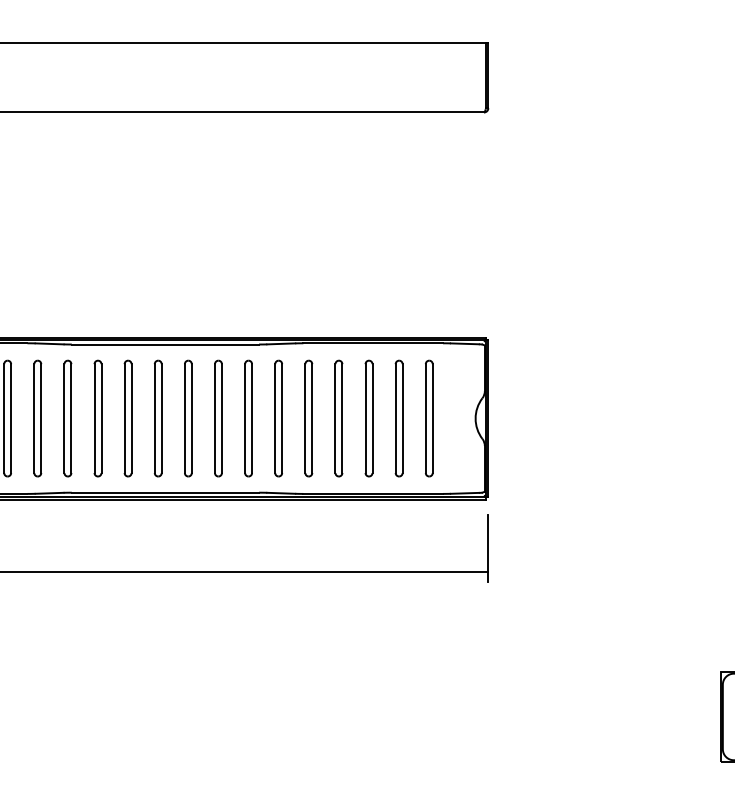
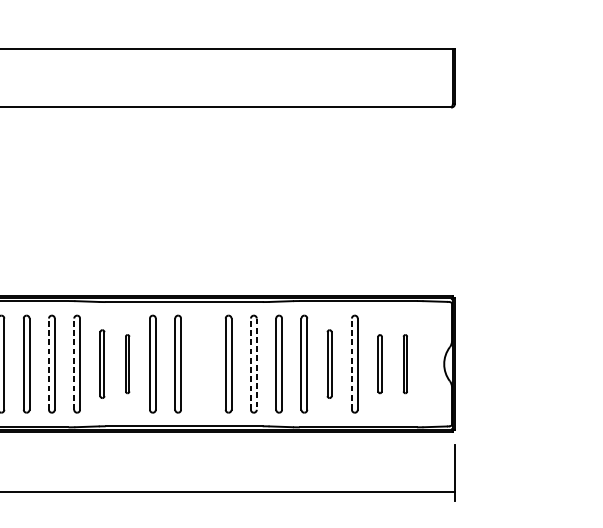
line: (4, 418) -> (49, 364), solid -> dashed
line: (34, 418) -> (74, 364), solid -> dashed
part: (67, 418) -> (102, 364), size x0.7
part: (97, 418) -> (127, 364), size x0.6
part: (188, 418) -> (203, 364), removed
line: (245, 418) -> (251, 364), solid -> dashed
part: (338, 418) -> (329, 364), size x0.7
line: (365, 418) -> (351, 364), solid -> dashed
part: (398, 418) -> (379, 364), size x0.6
part: (429, 418) -> (405, 364), size x0.6
line: (252, 419) -> (257, 364), solid -> dashed

